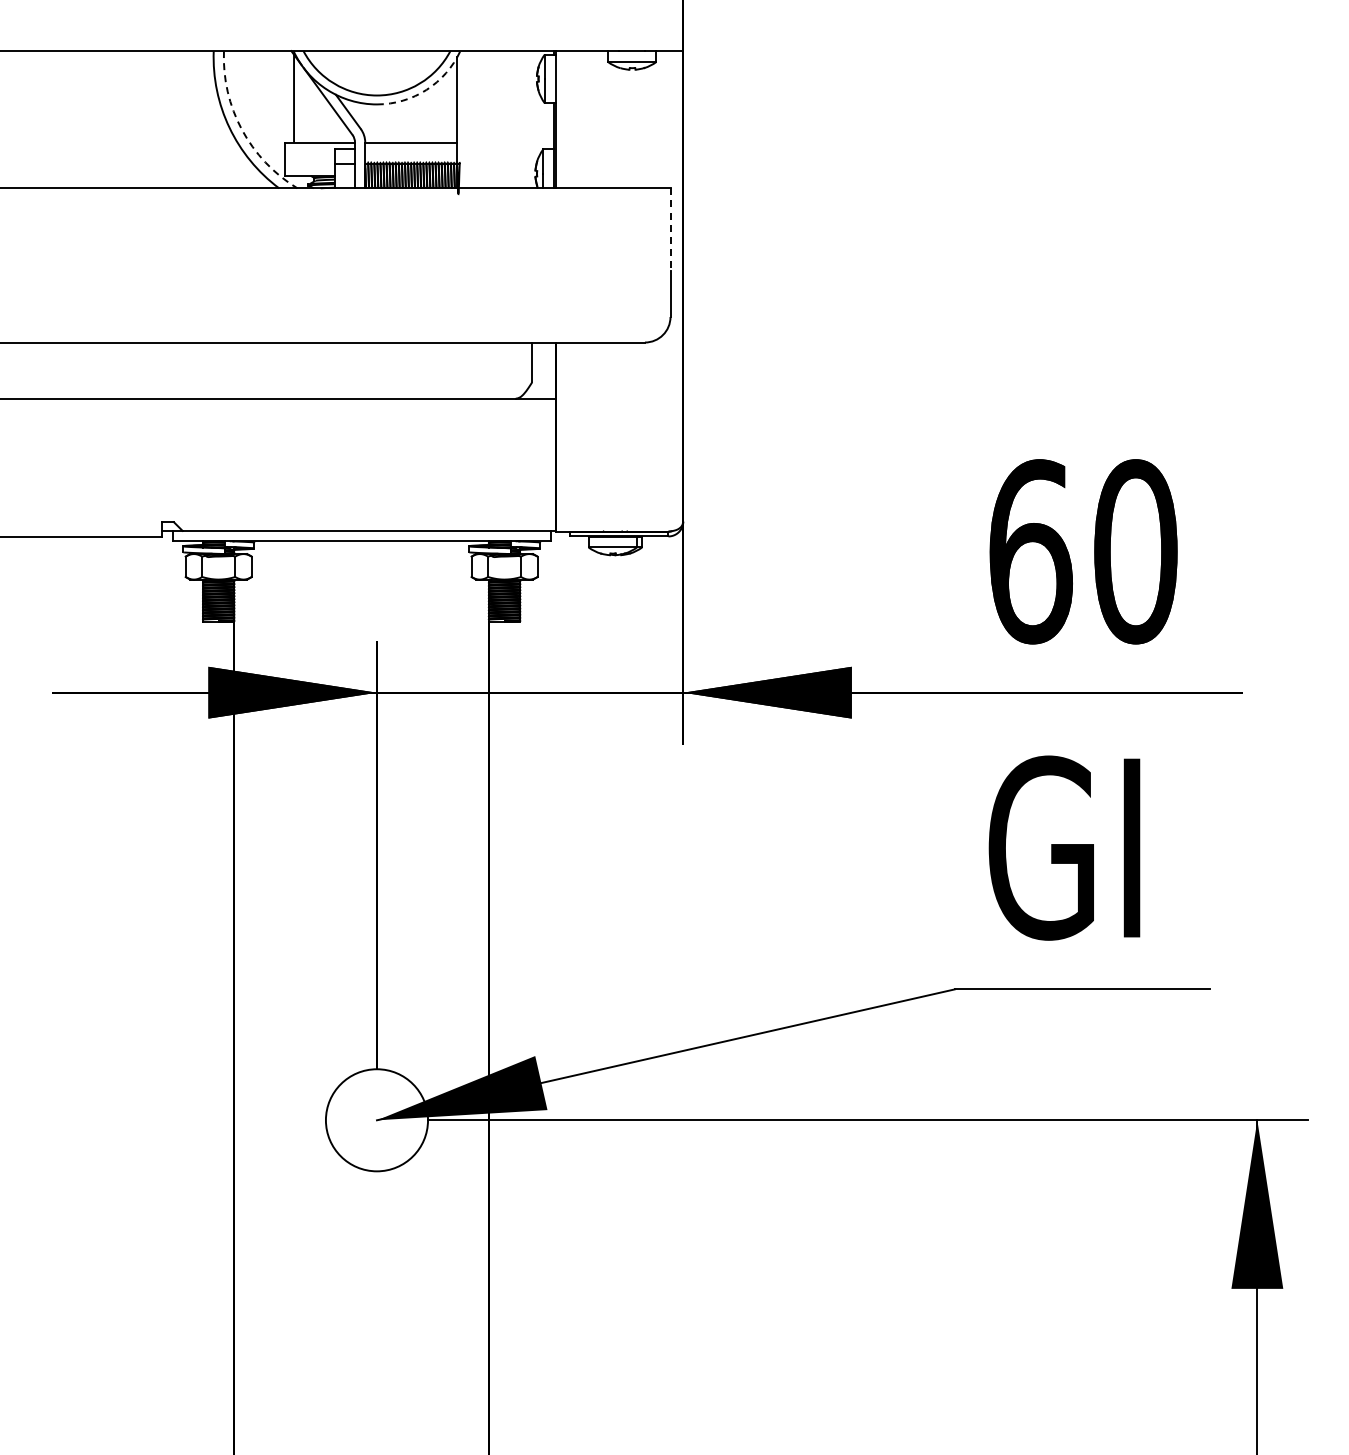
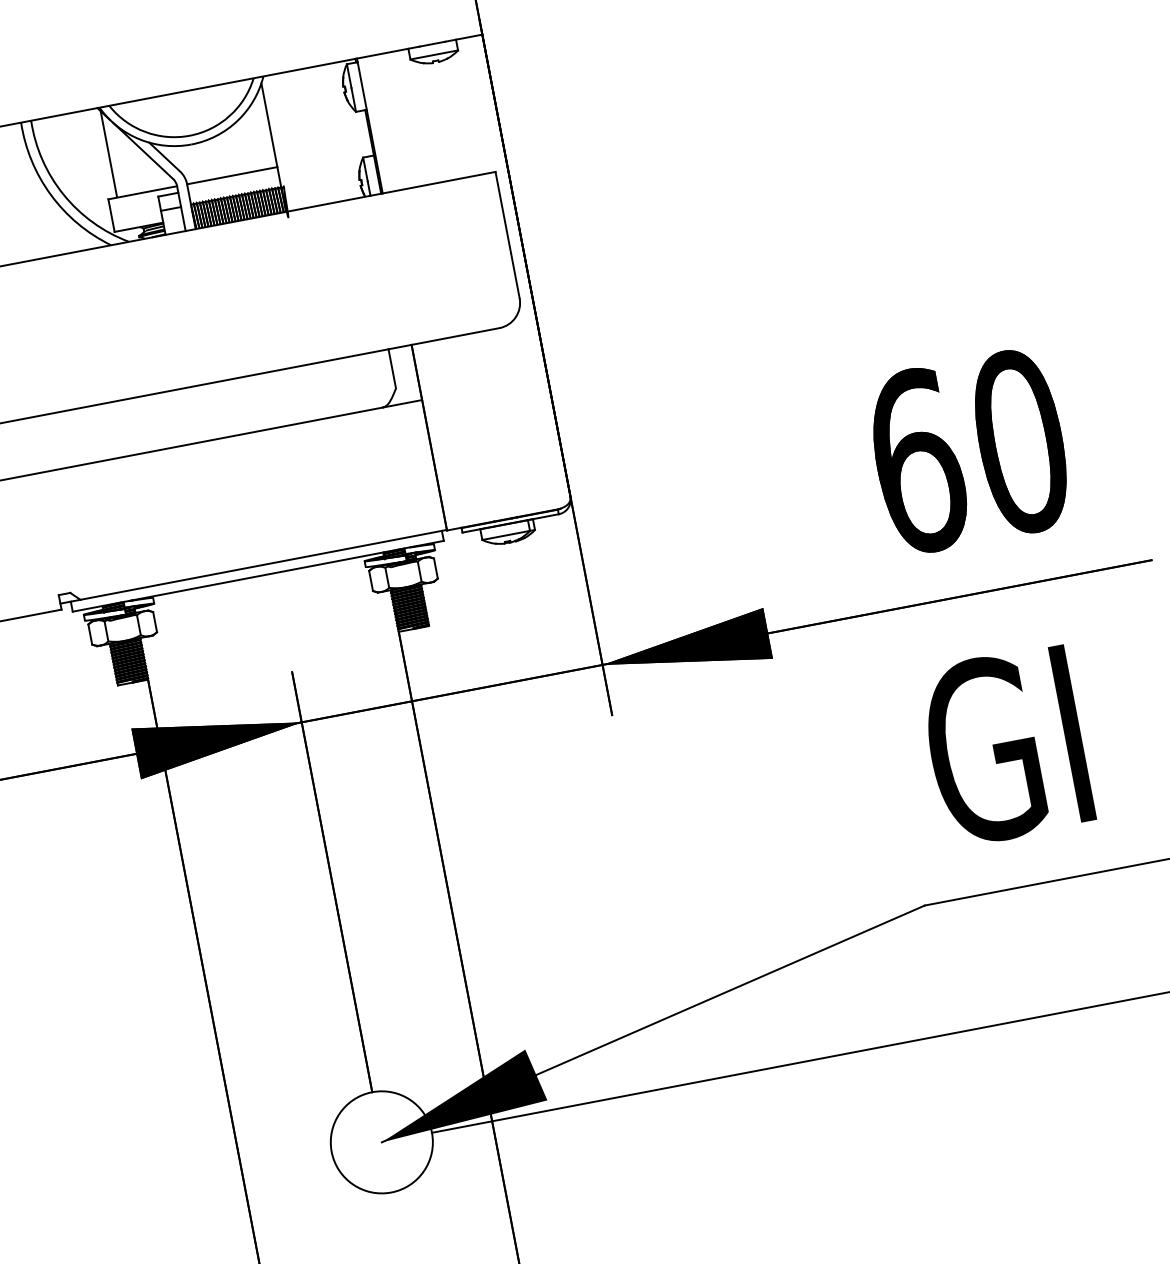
arc: (426, 89) -> (237, 120), dashed -> solid
arc: (241, 129) -> (63, 194), dashed -> solid
line: (670, 230) -> (503, 213), dashed -> solid

